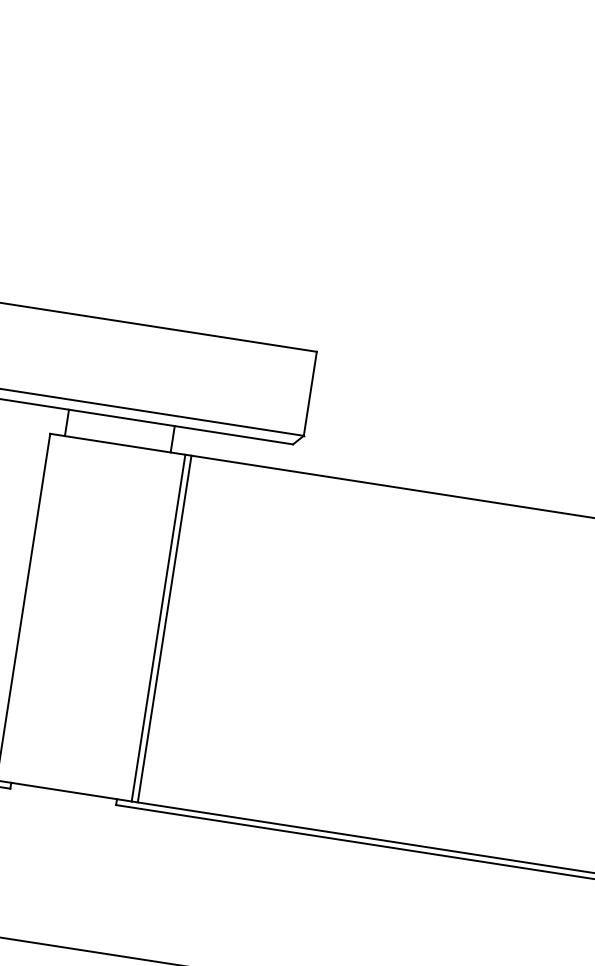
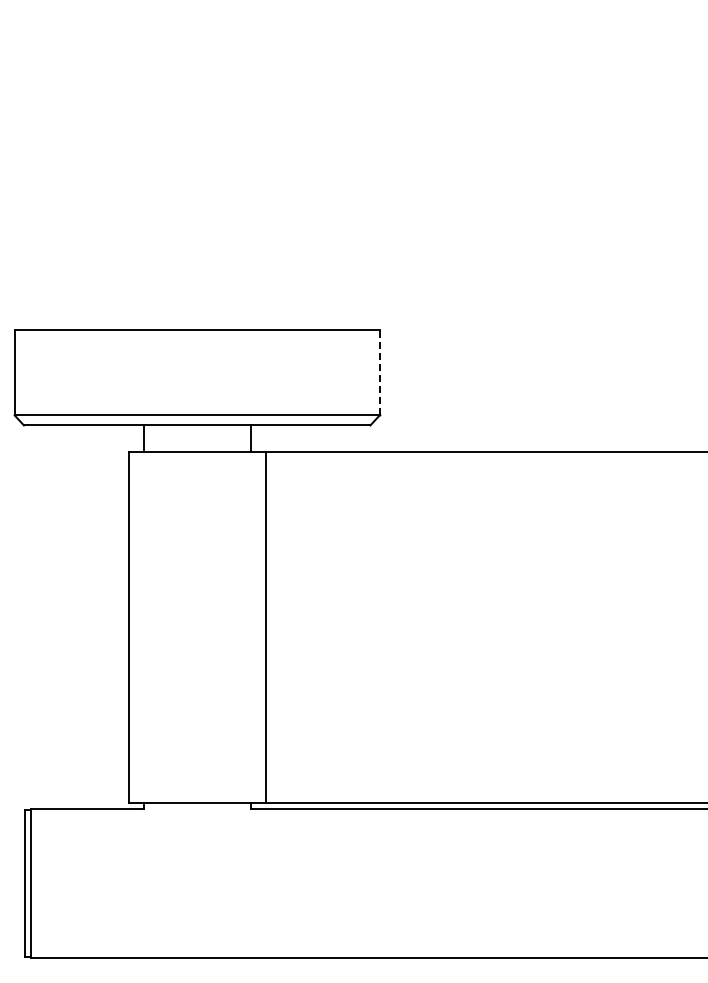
line: (310, 393) -> (379, 372), solid -> dashed
line: (164, 628) -> (271, 627), removed

